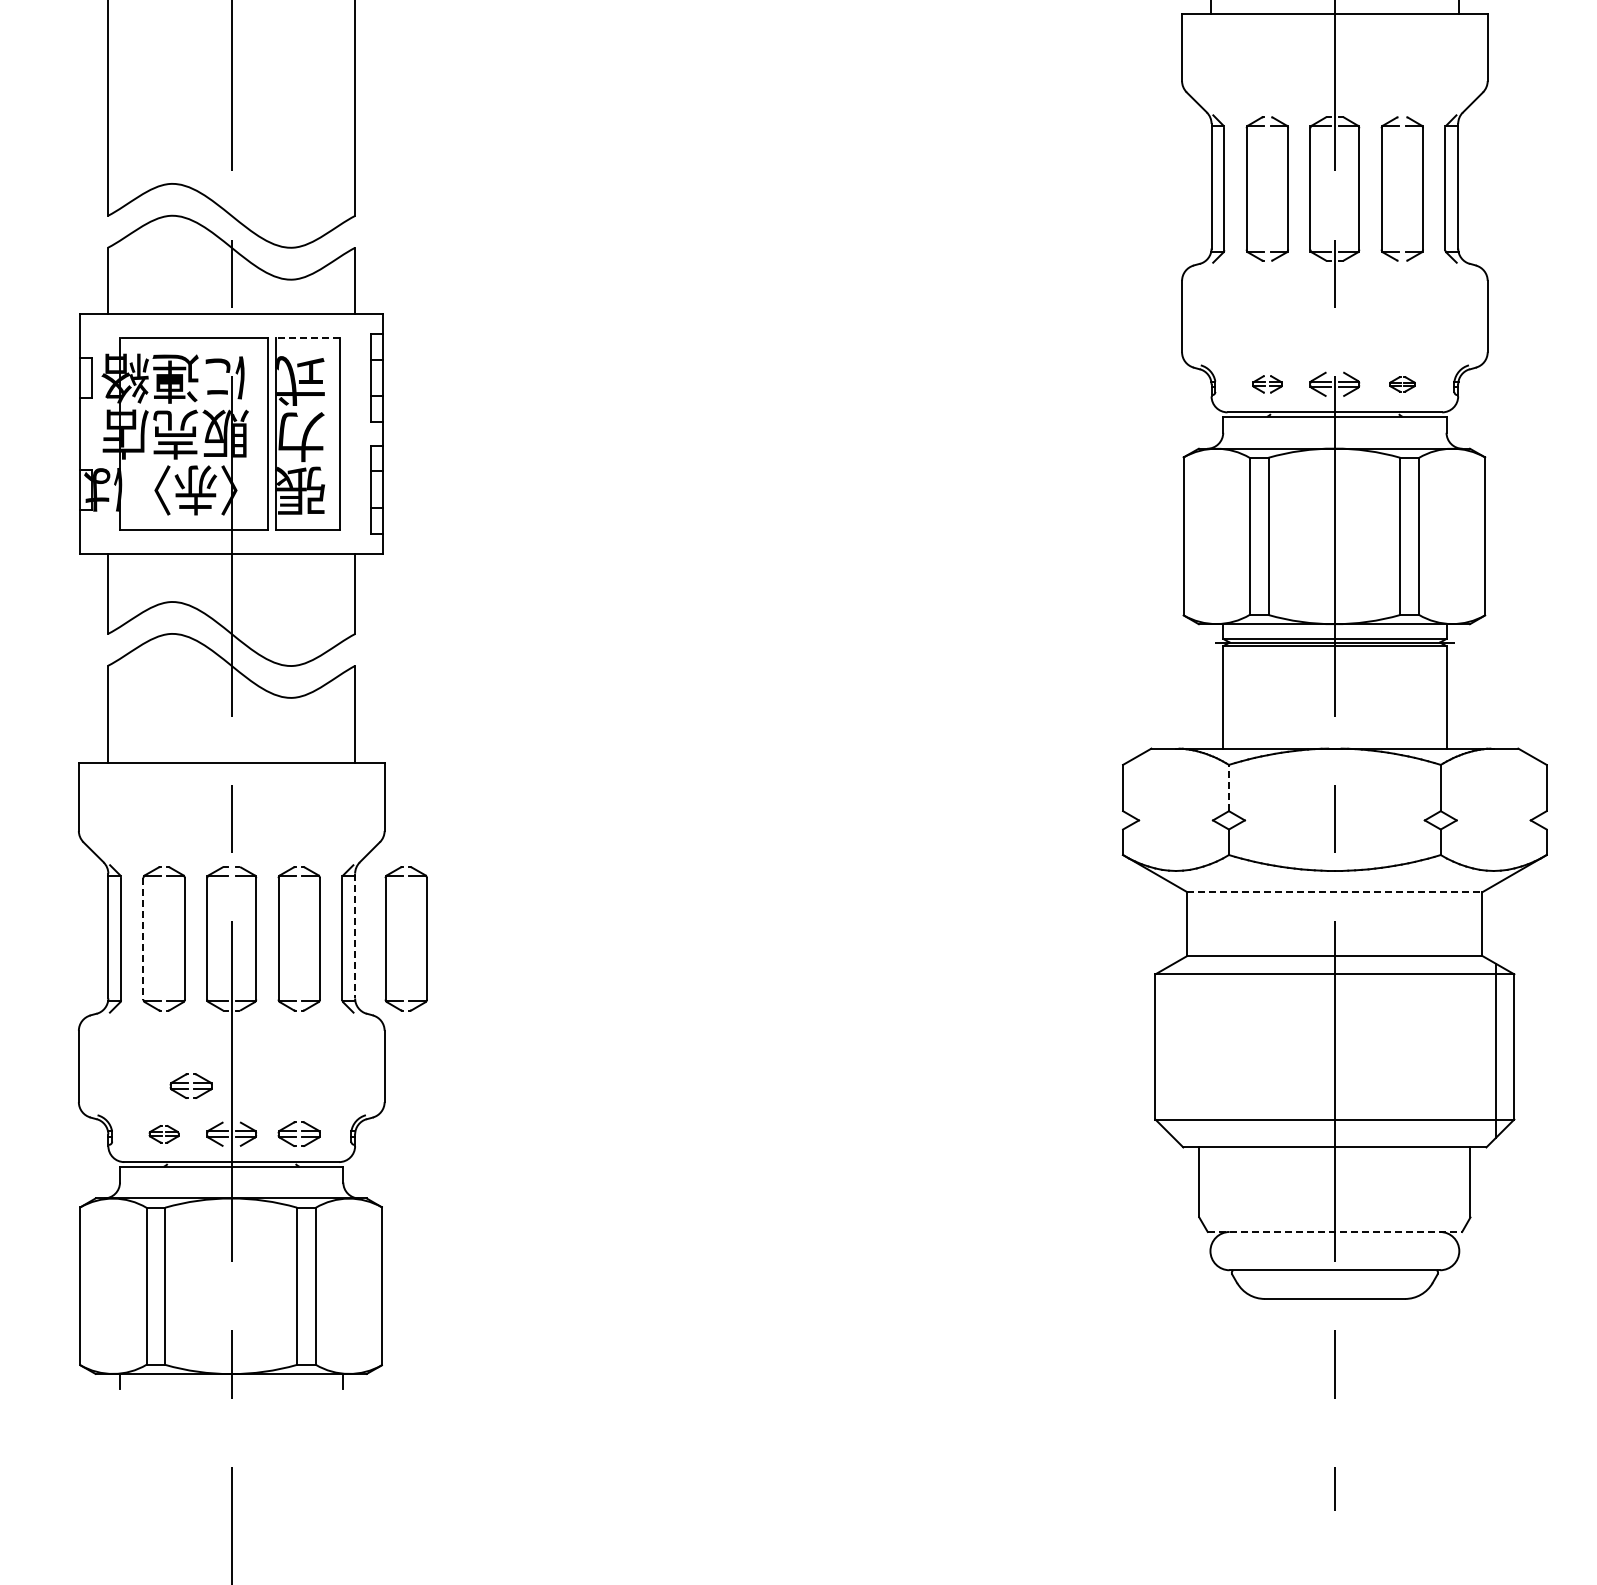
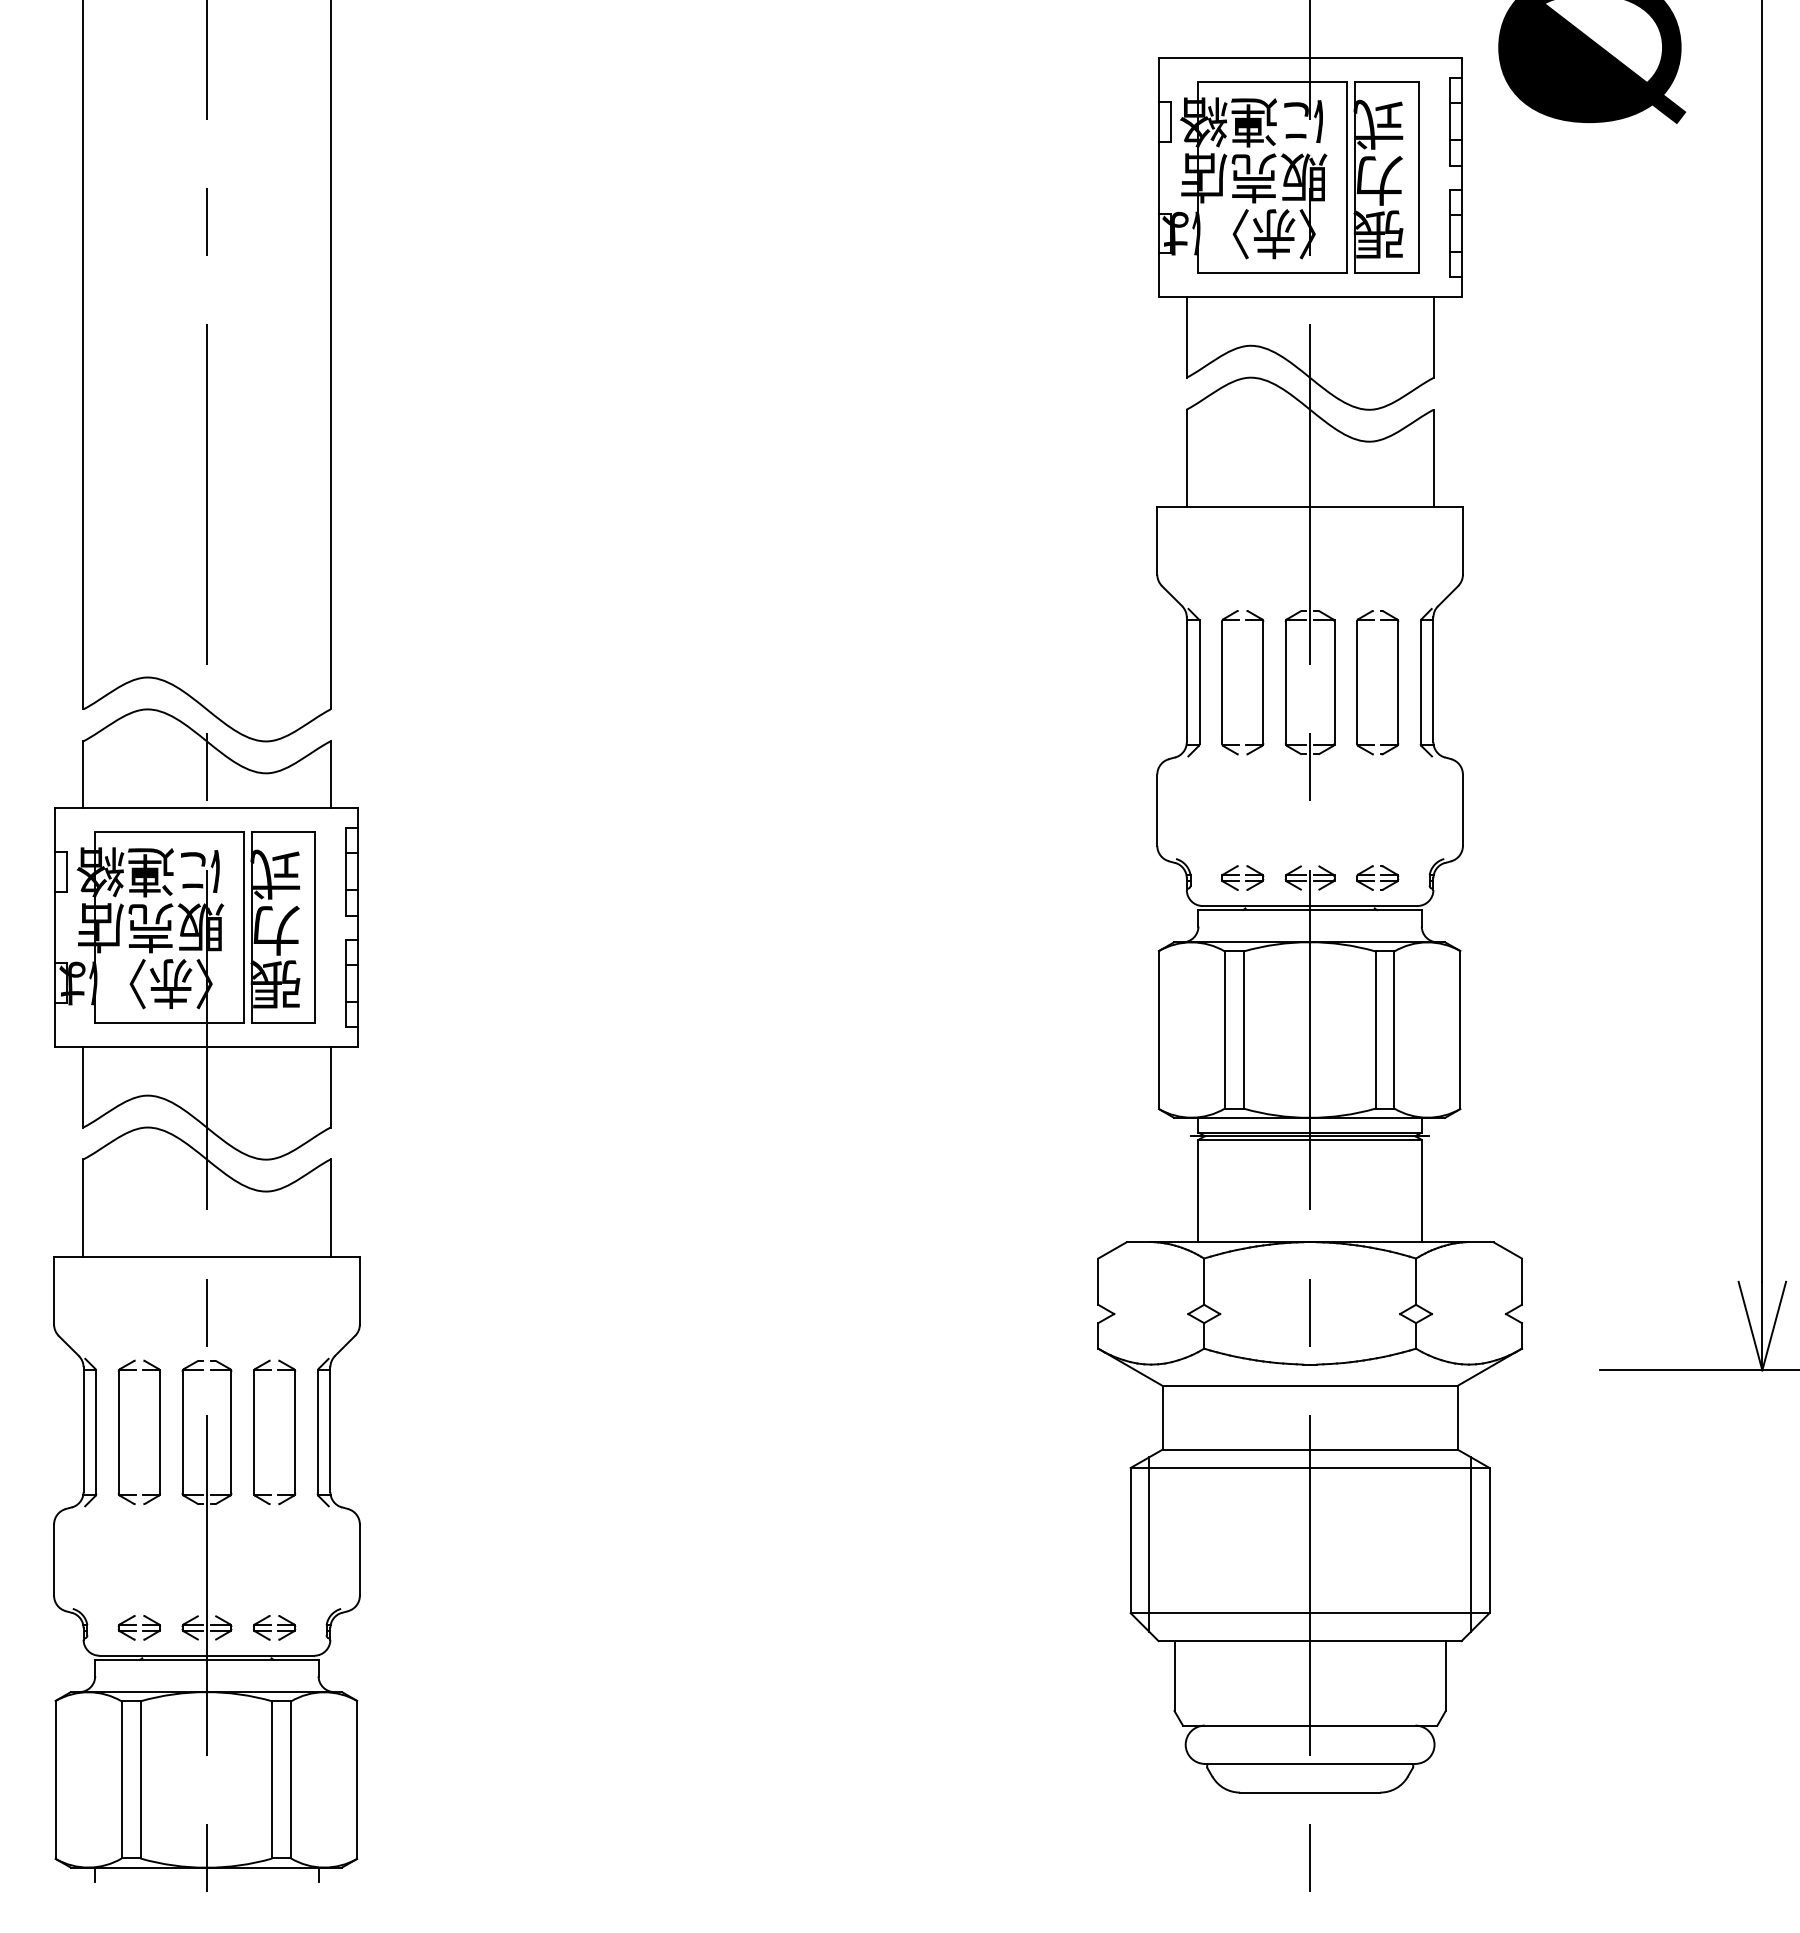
line: (308, 337) -> (283, 831), dashed -> solid
part: (1267, 383) -> (1242, 877), size x1.43
part: (1402, 383) -> (1377, 877), size x1.67
line: (1229, 787) -> (1204, 1281), dashed -> solid
line: (1335, 891) -> (1310, 1385), dashed -> solid
line: (355, 936) -> (330, 1430), dashed -> solid
part: (386, 937) -> (361, 1431), removed
line: (143, 938) -> (118, 1432), dashed -> solid
line: (1174, 1050) -> (1149, 1544), added
part: (191, 1085) -> (166, 1579), removed
part: (163, 1133) -> (138, 1627), size x1.43
line: (1335, 1231) -> (1310, 1725), dashed -> solid

